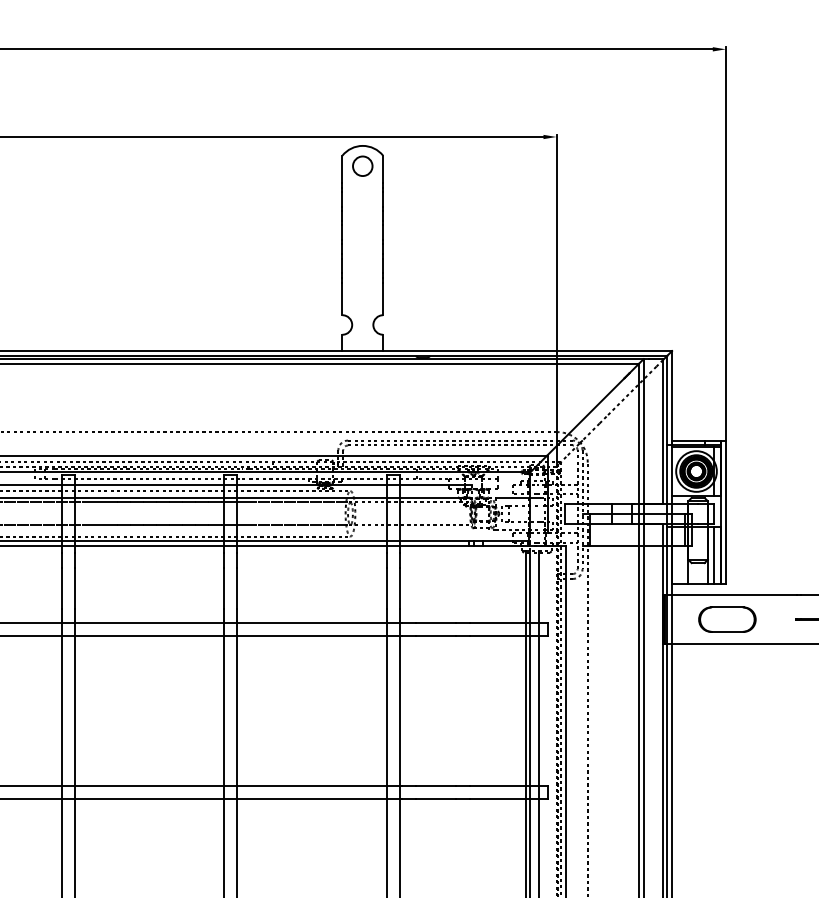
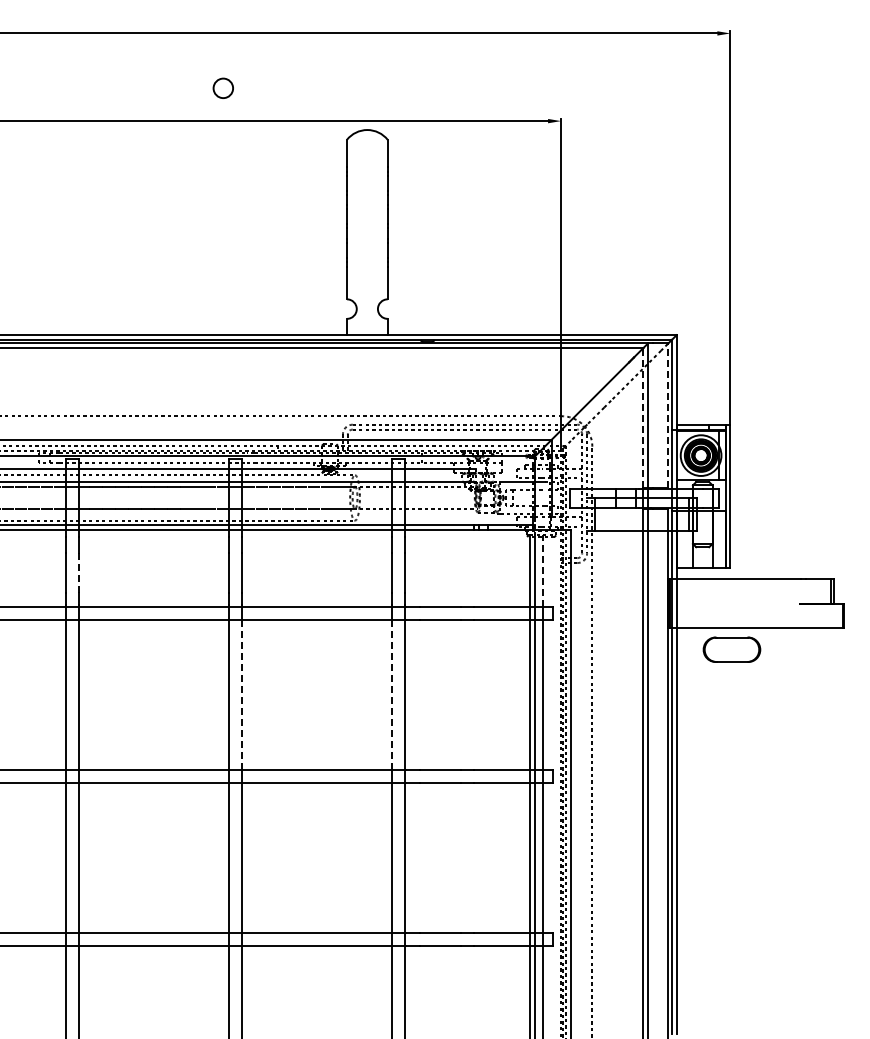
circle: (361, 165) -> (222, 87), moved
line: (662, 431) -> (667, 415), solid -> dashed
line: (638, 433) -> (643, 417), solid -> dashed
line: (714, 554) -> (719, 538), removed
line: (538, 587) -> (543, 571), solid -> dashed
line: (74, 588) -> (79, 572), solid -> dashed
part: (726, 619) -> (731, 649), moved
line: (237, 710) -> (242, 694), solid -> dashed
line: (386, 710) -> (391, 694), solid -> dashed

